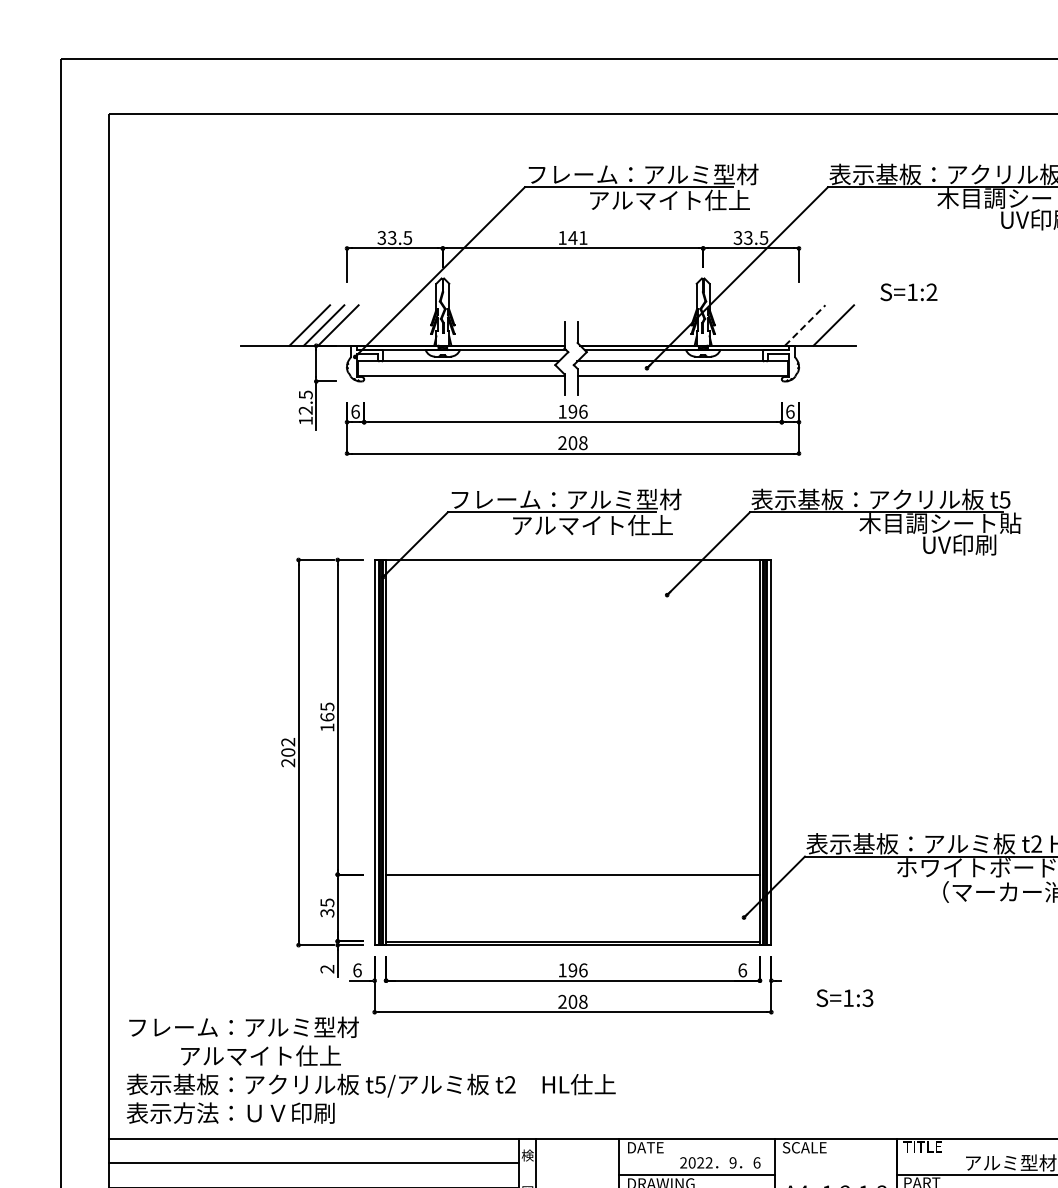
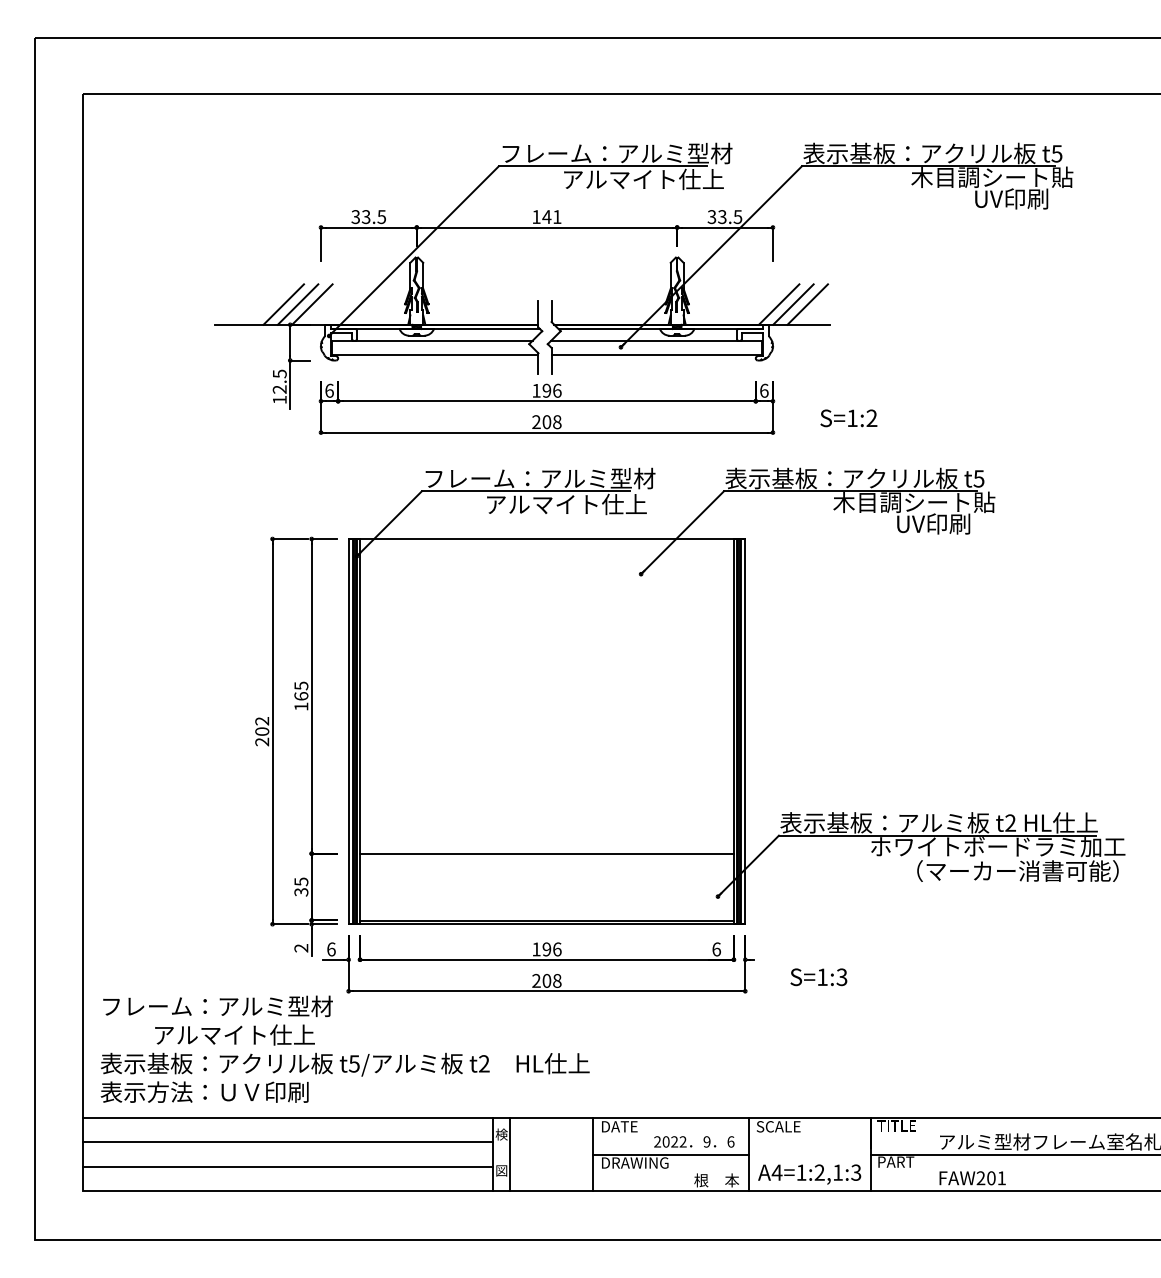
text: (908, 292) -> (848, 418), moved
line: (805, 325) -> (779, 304), dashed -> solid
line: (819, 325) -> (793, 304), added

